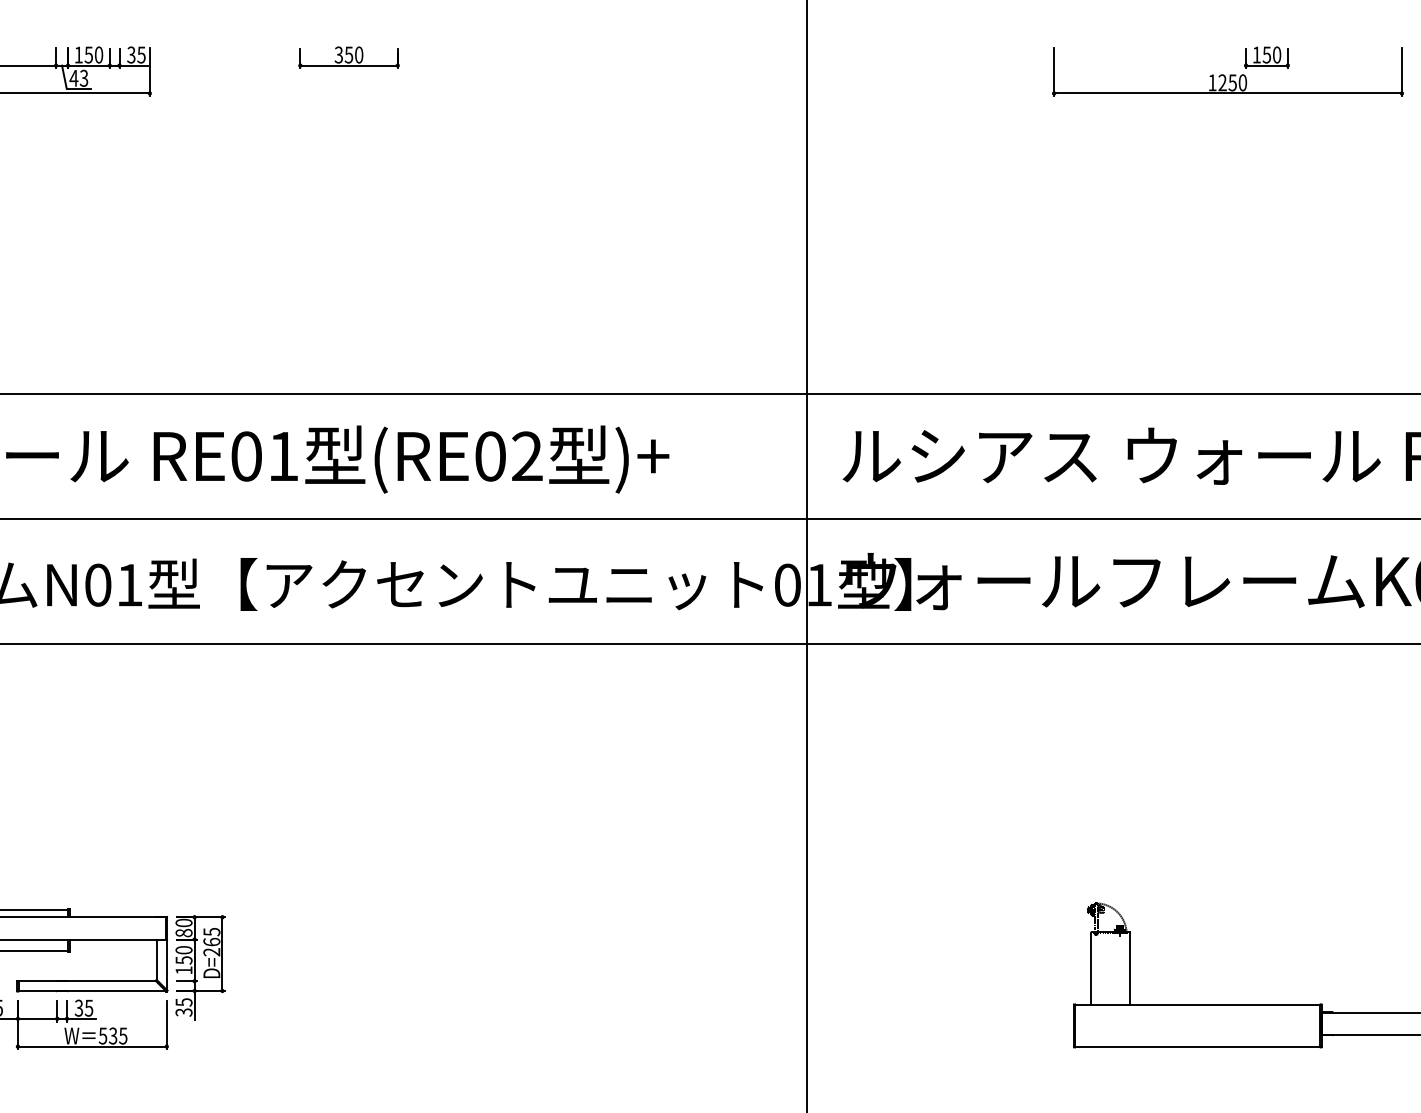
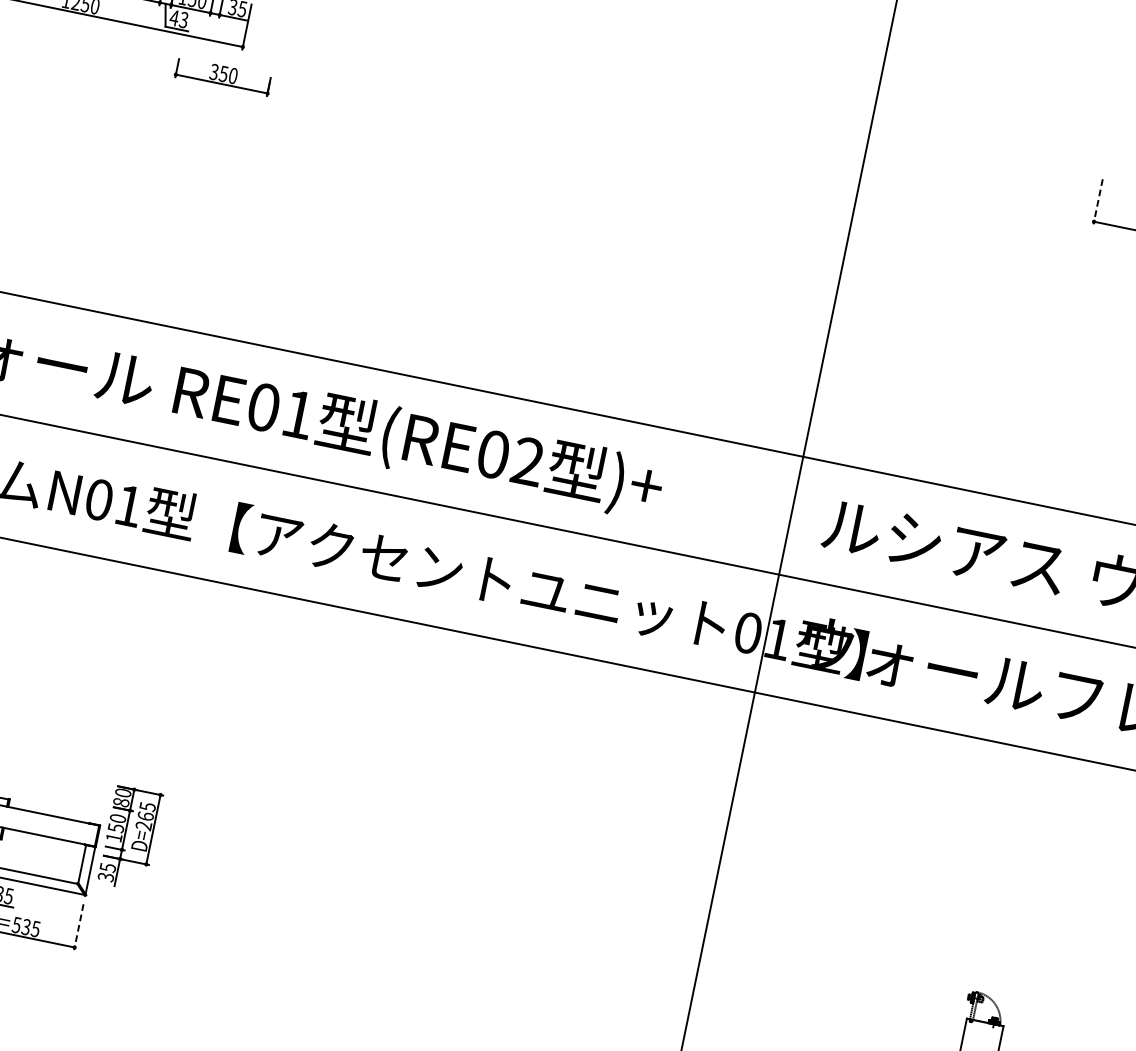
part: (348, 57) -> (222, 76), moved
line: (1054, 72) -> (1098, 202), solid -> dashed
part: (200, 967) -> (130, 838), moved
line: (166, 1025) -> (78, 927), solid -> dashed

